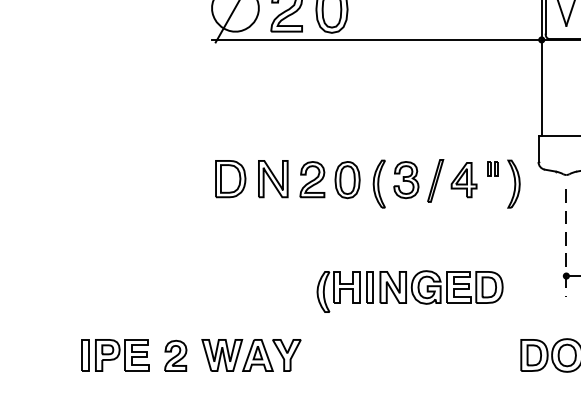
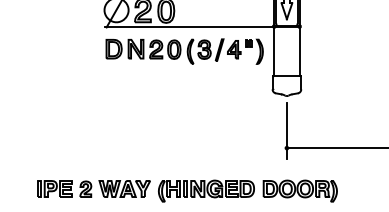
part: (367, 183) -> (184, 51), moved
line: (565, 243) -> (286, 131), dashed -> solid
part: (410, 290) -> (206, 190), moved

